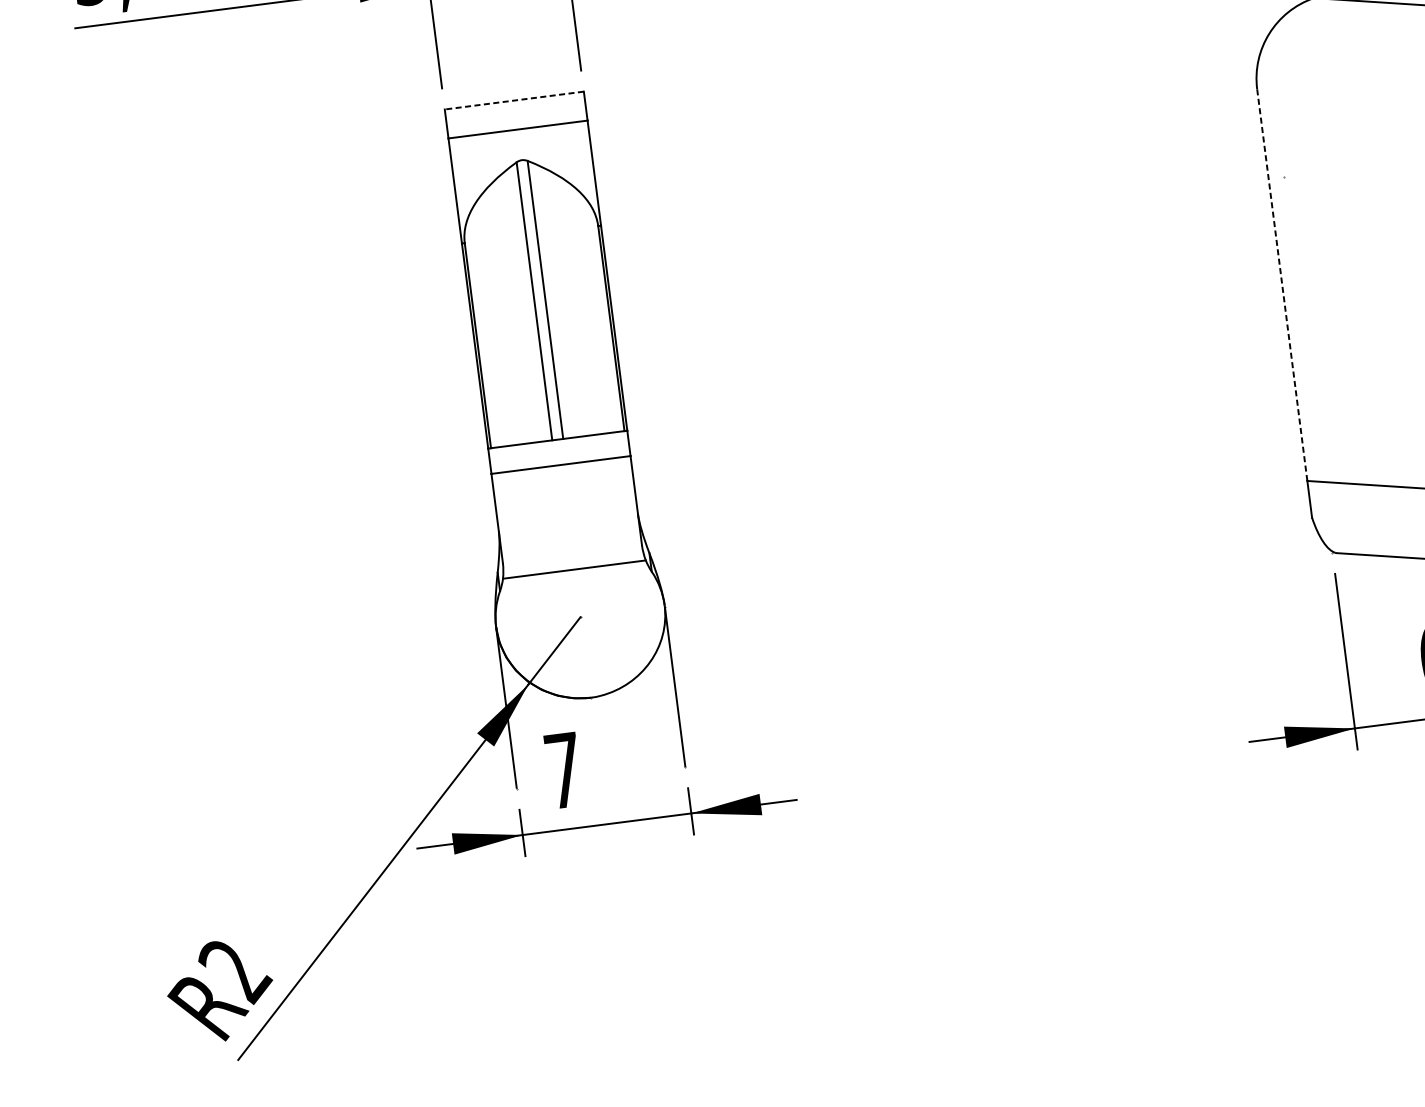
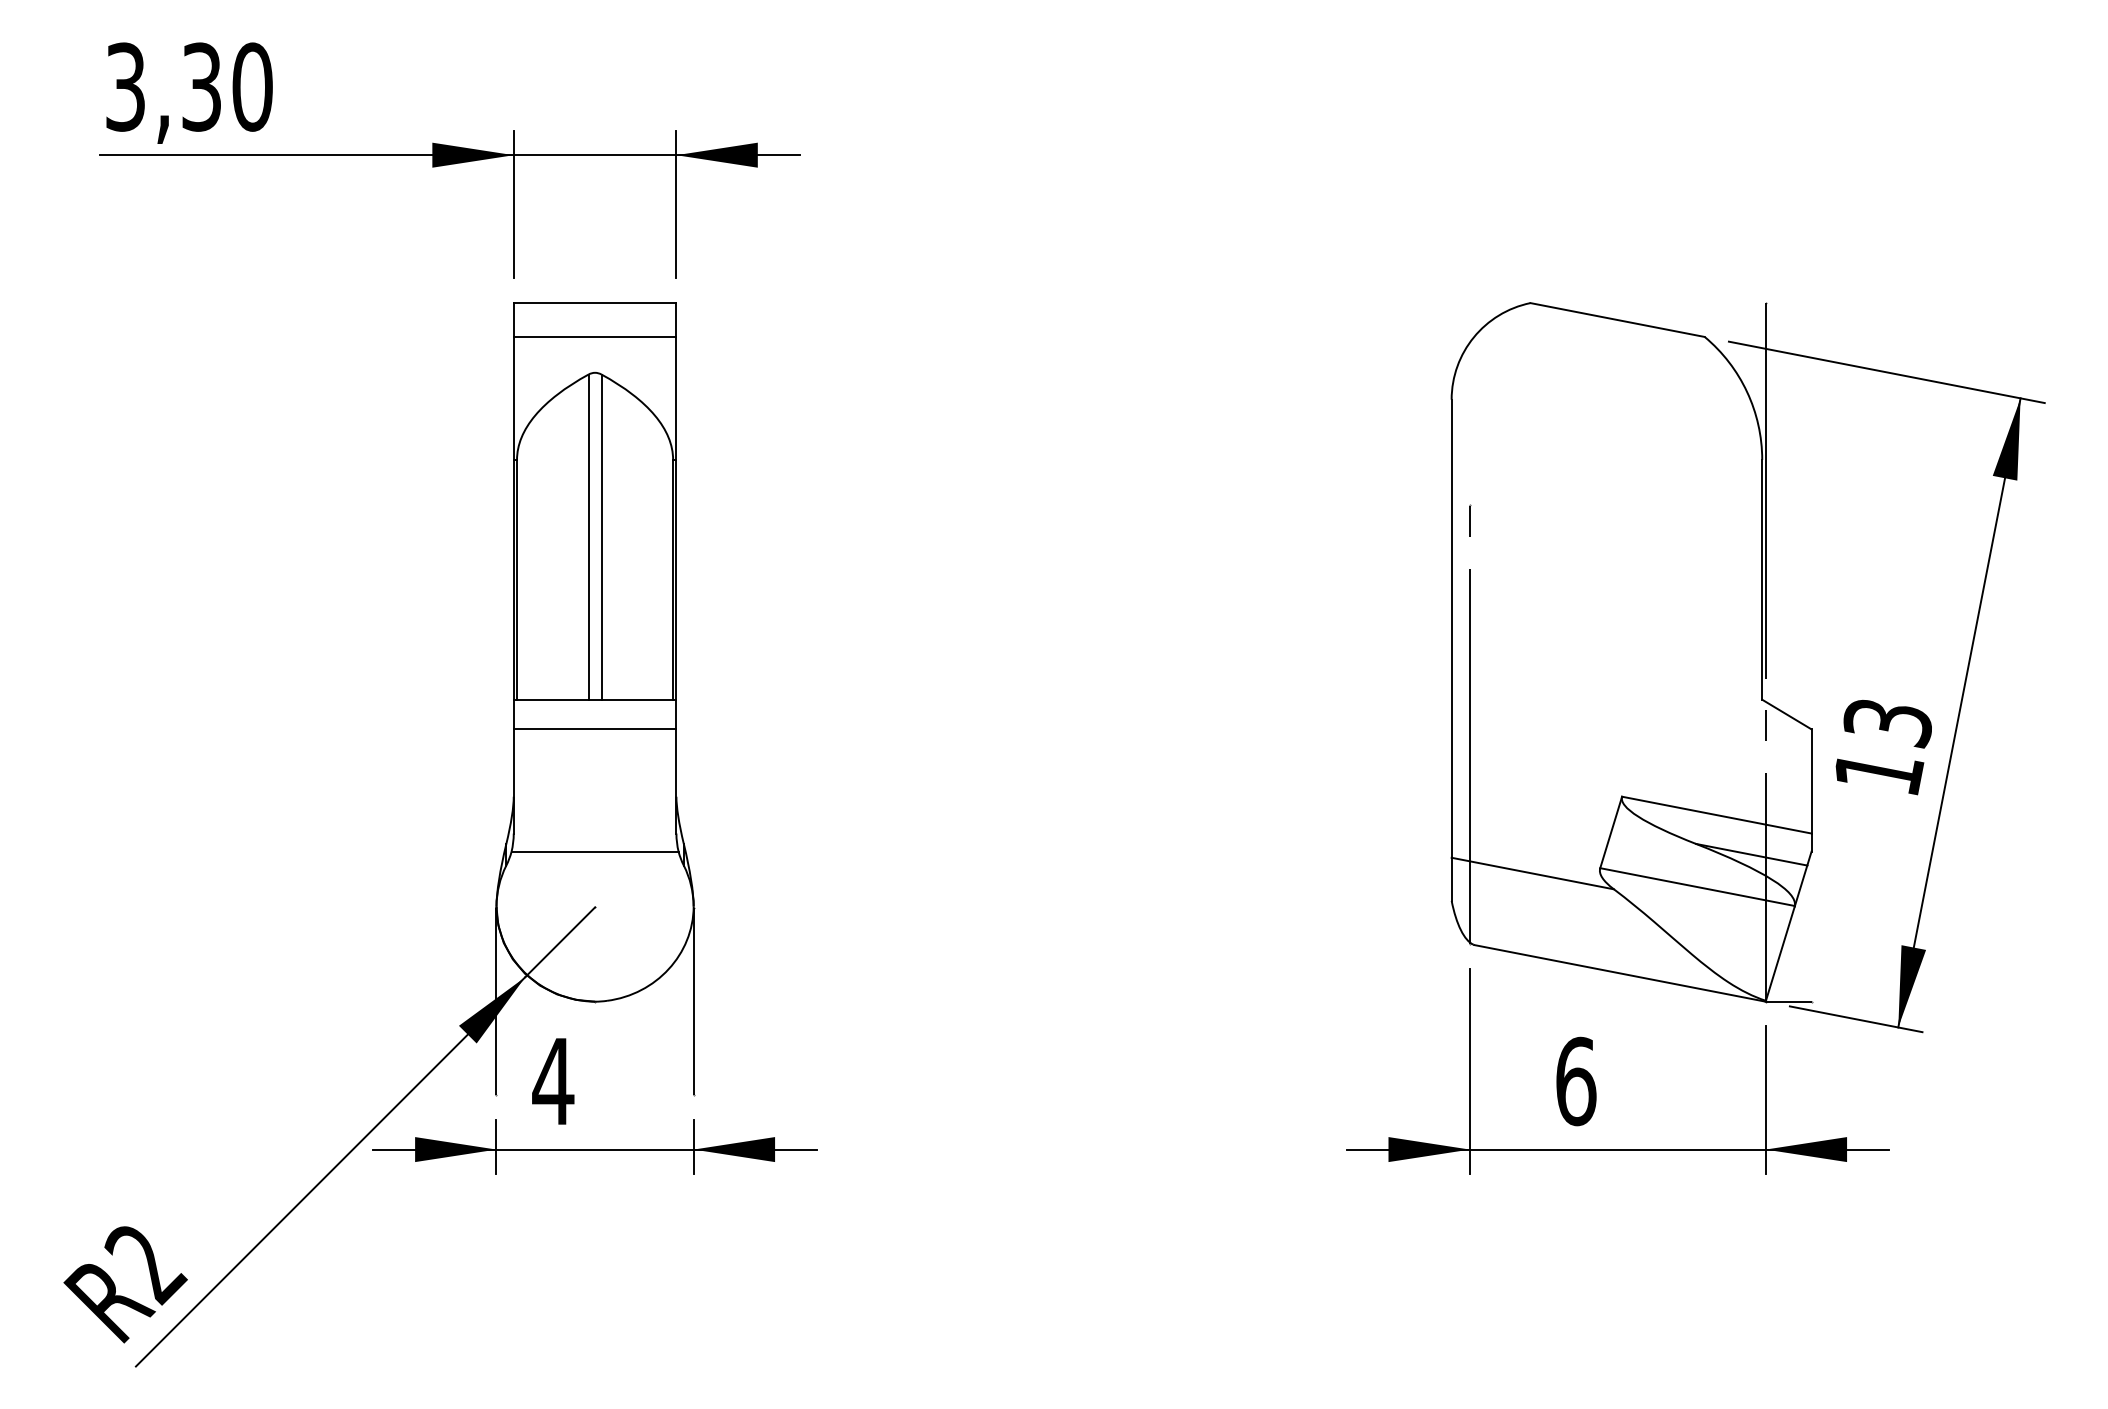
line: (513, 100) -> (594, 303), dashed -> solid
line: (1282, 284) -> (1451, 628), dashed -> solid
line: (1308, 365) -> (1469, 724), added
text: (564, 770) -> (553, 1081), 7 -> 4

